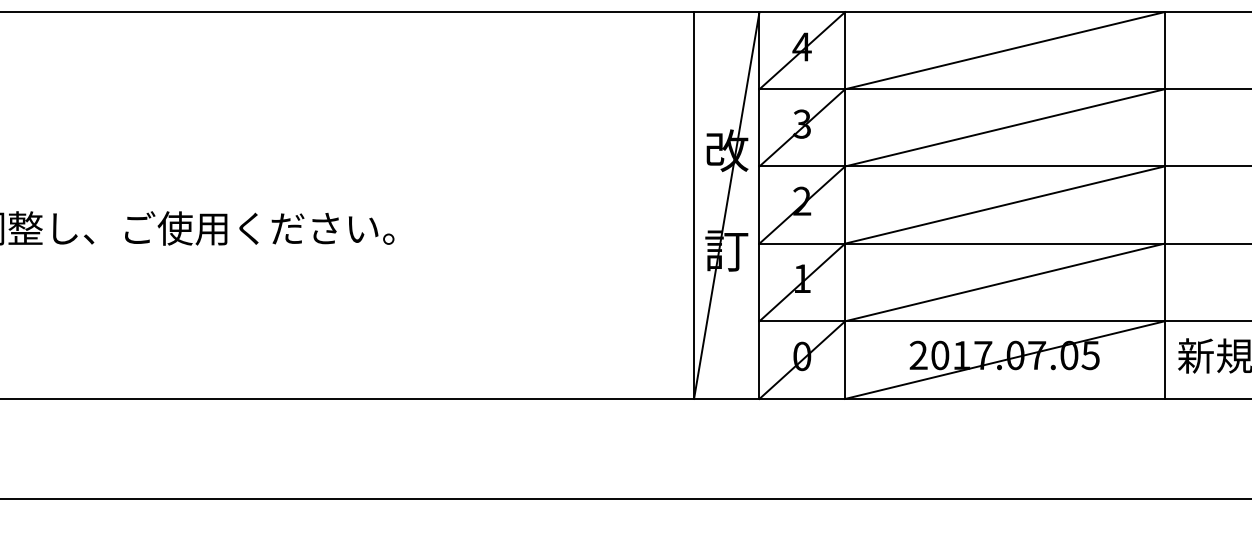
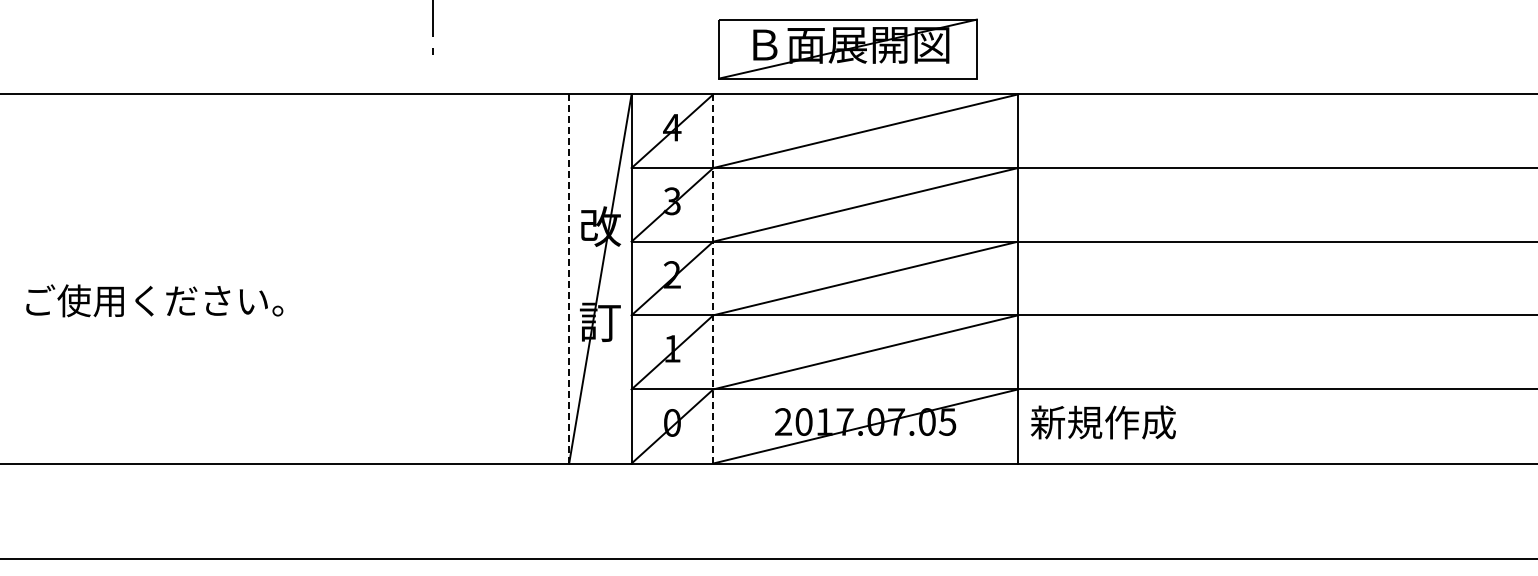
line: (694, 205) -> (569, 278), solid -> dashed
line: (845, 205) -> (713, 278), solid -> dashed

